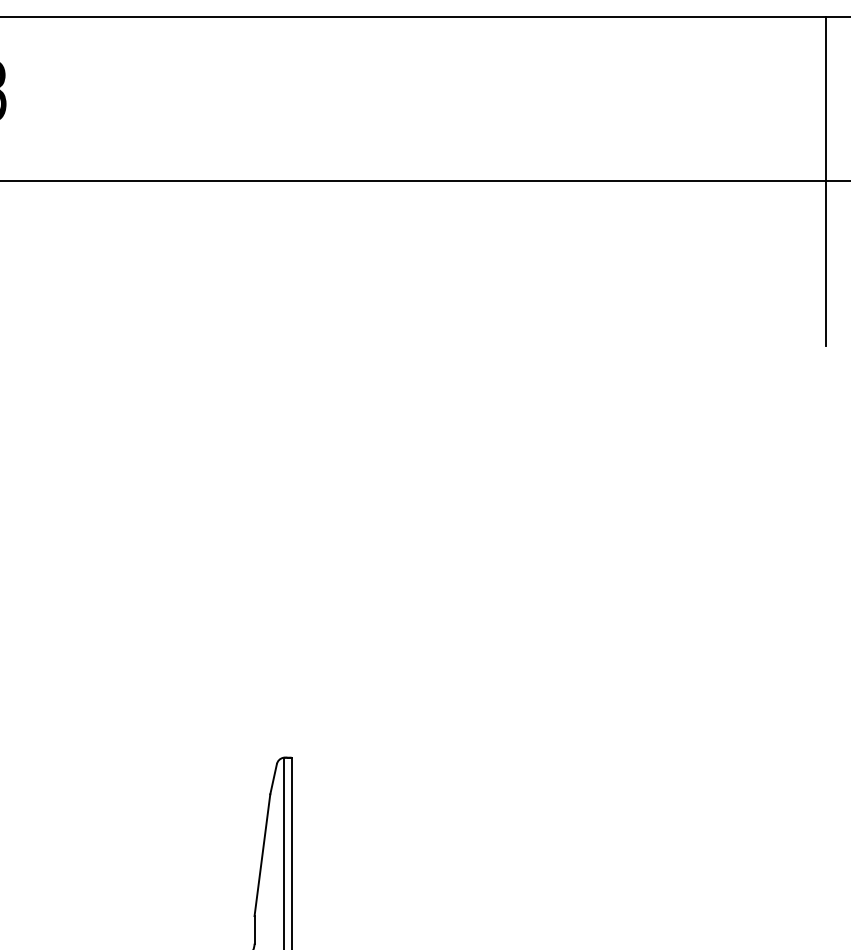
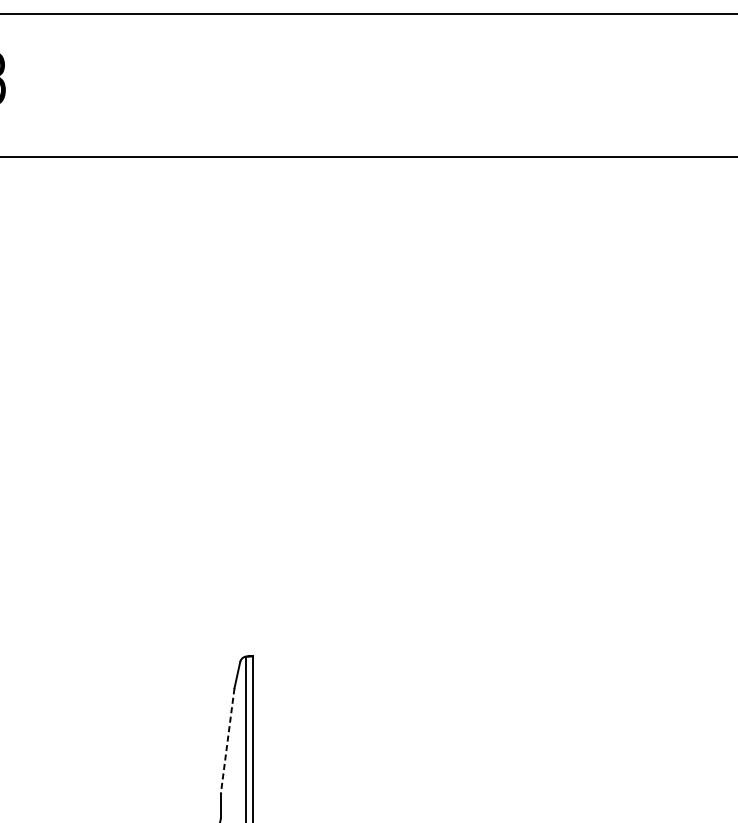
line: (825, 181) -> (715, 157), removed
line: (262, 855) -> (227, 741), solid -> dashed

